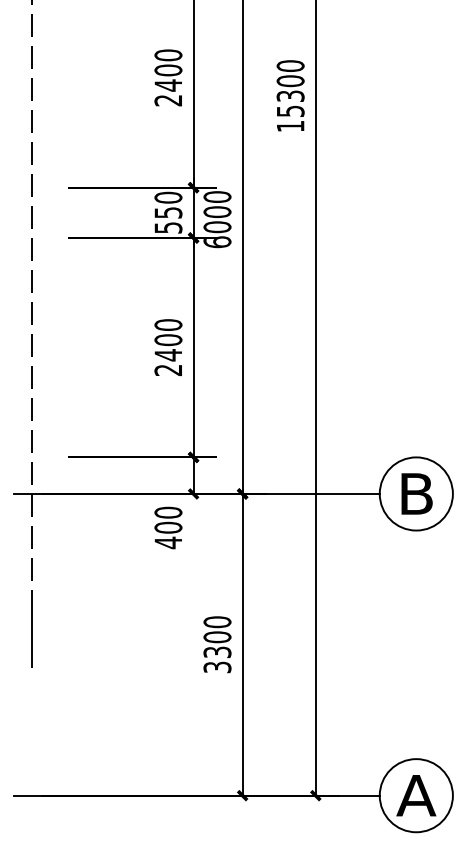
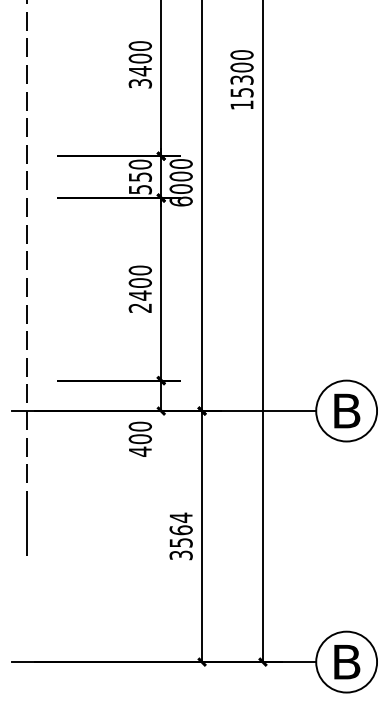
text: (168, 100) -> (140, 83), 2400 -> 3400
text: (217, 636) -> (181, 529), 3300 -> 3564
text: (416, 795) -> (346, 661), A -> B

